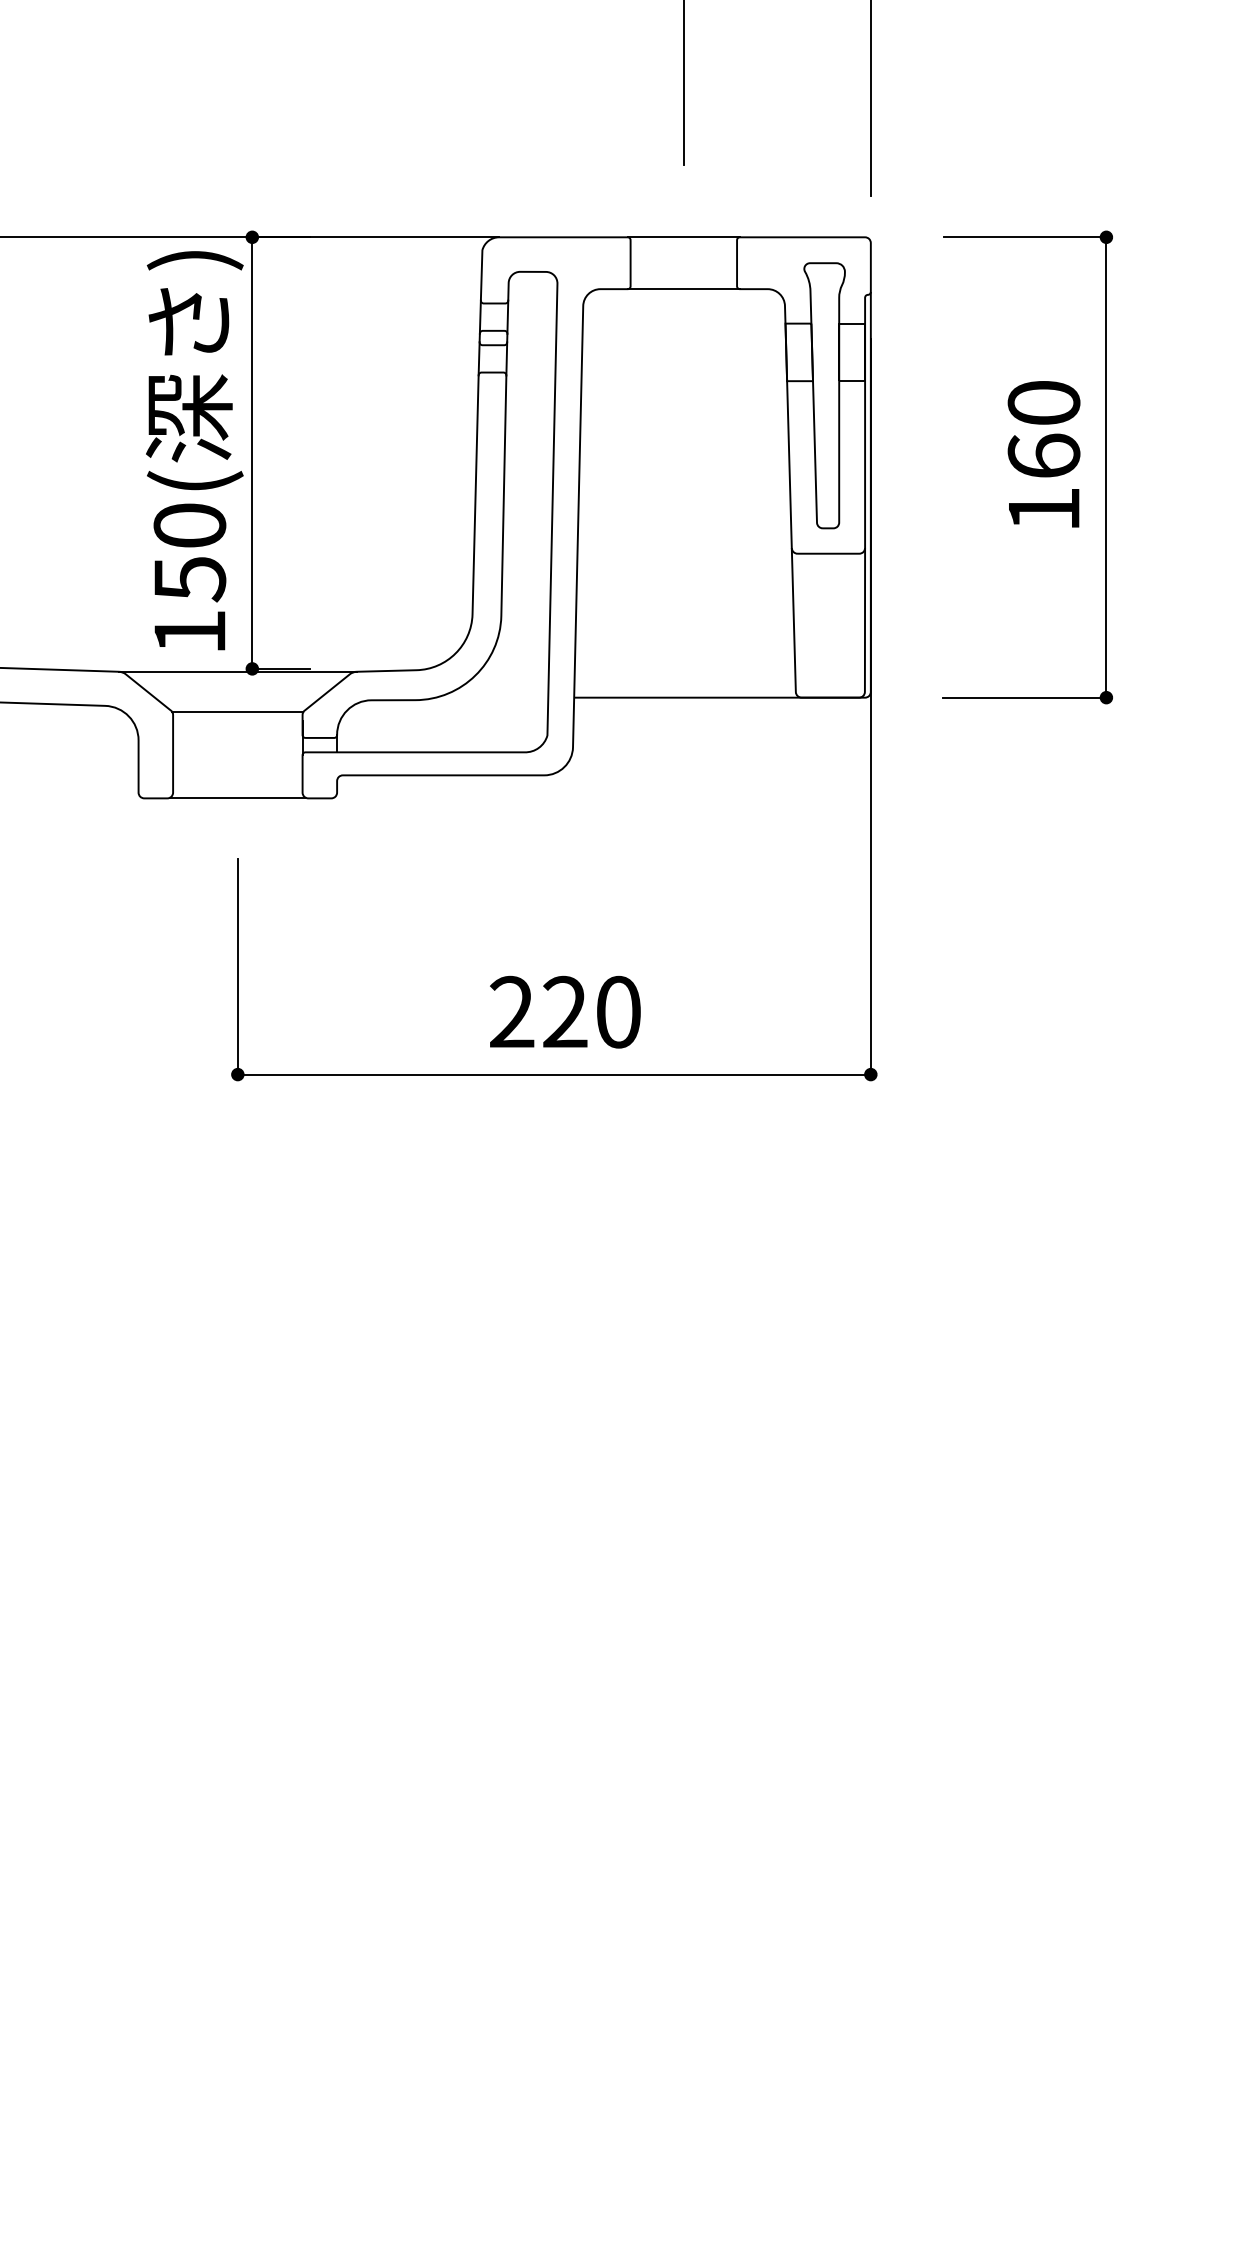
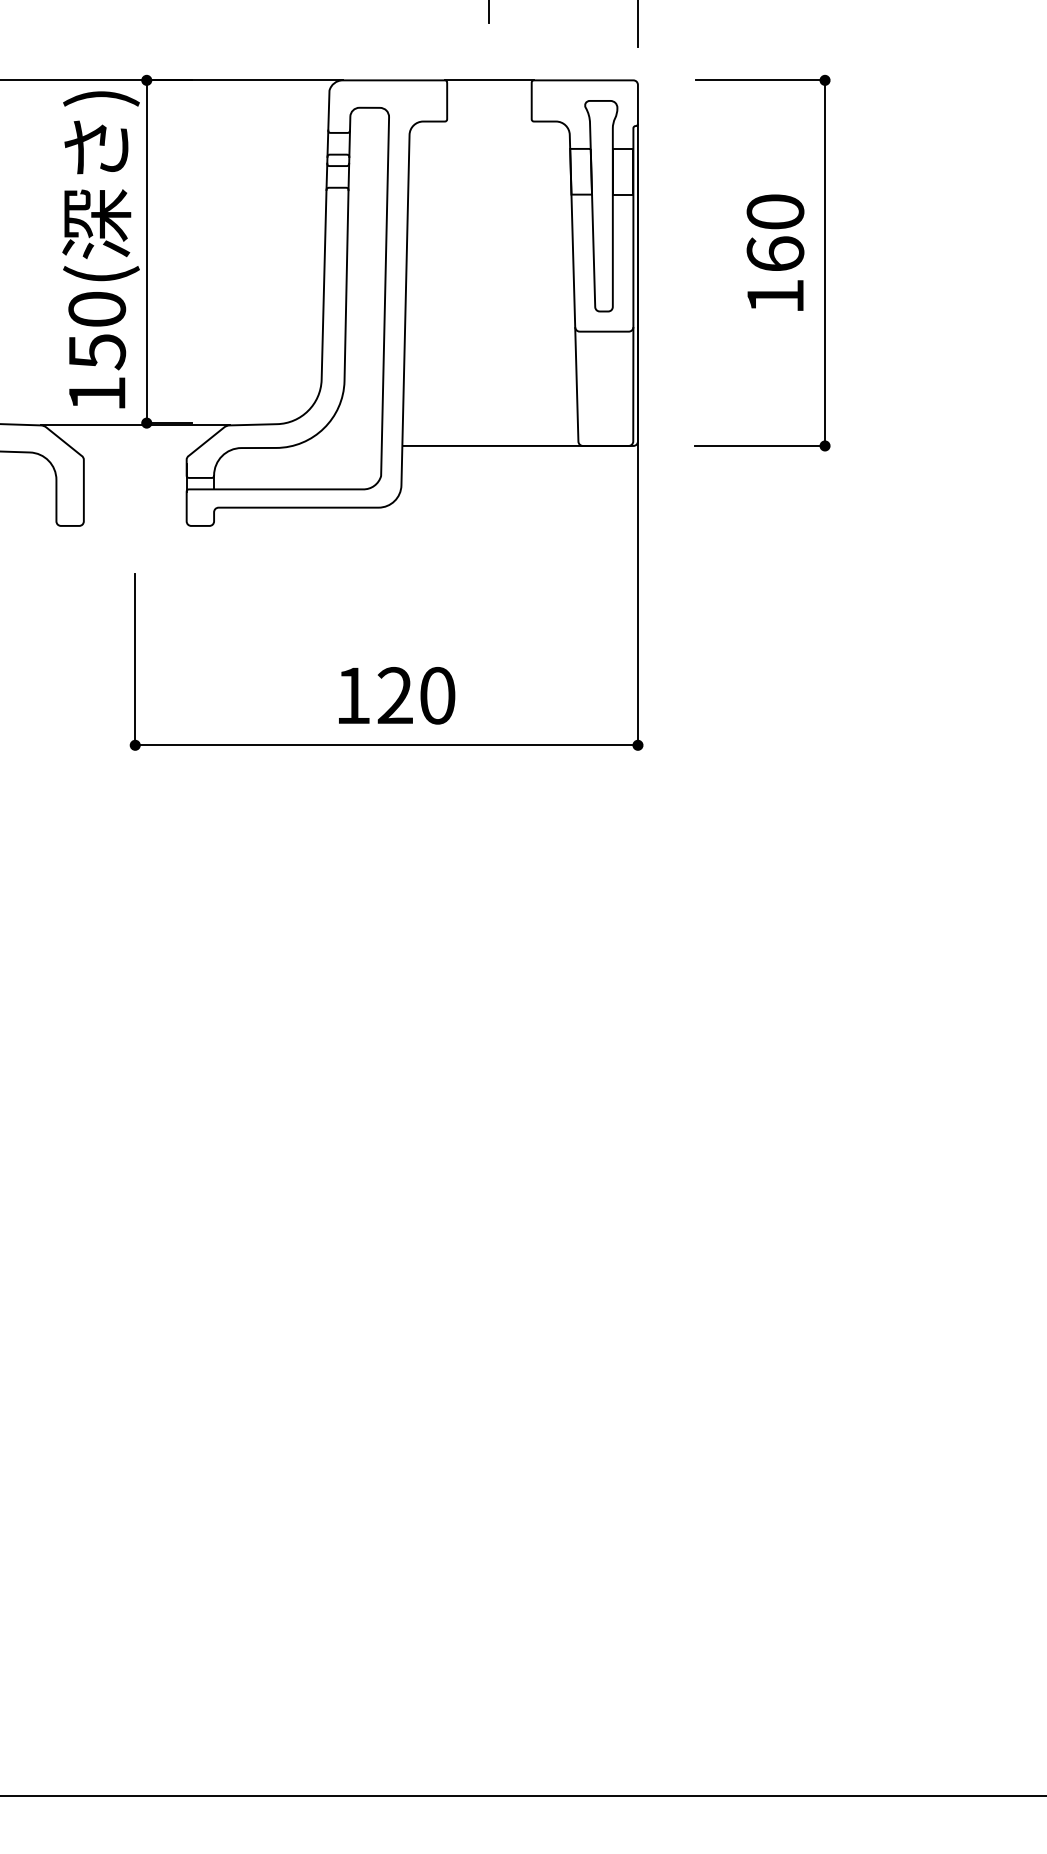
line: (683, 289) -> (489, 121), removed
line: (238, 712) -> (135, 457), removed
line: (236, 797) -> (134, 525), removed
text: (511, 1011) -> (352, 695), 220 -> 120

